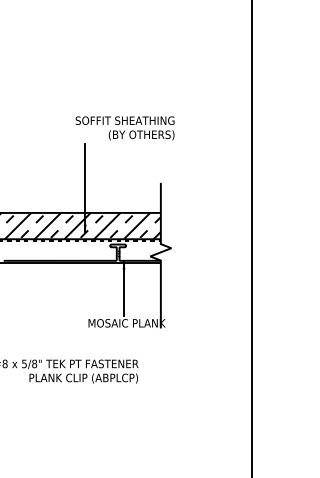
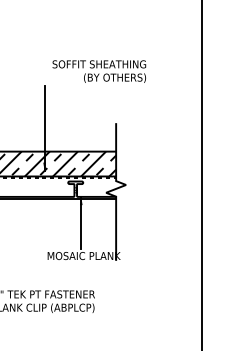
text: (124, 128) -> (98, 71), moved

